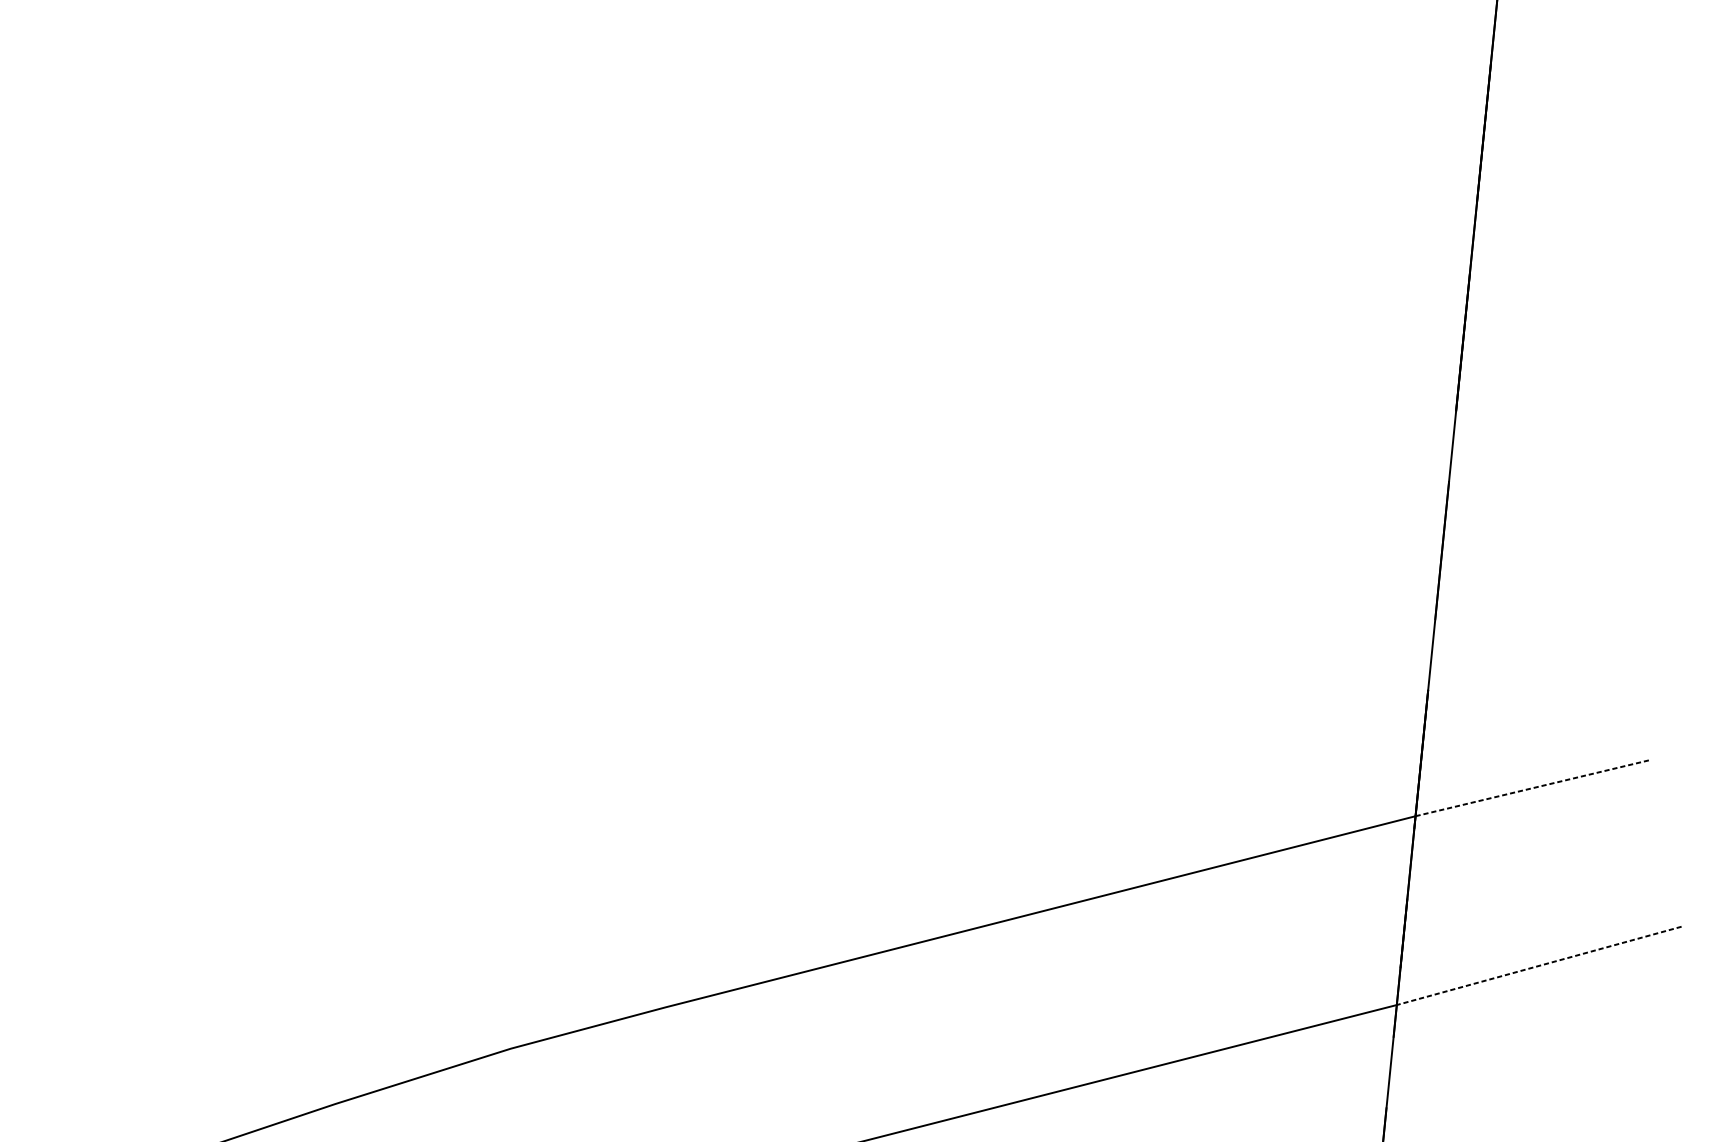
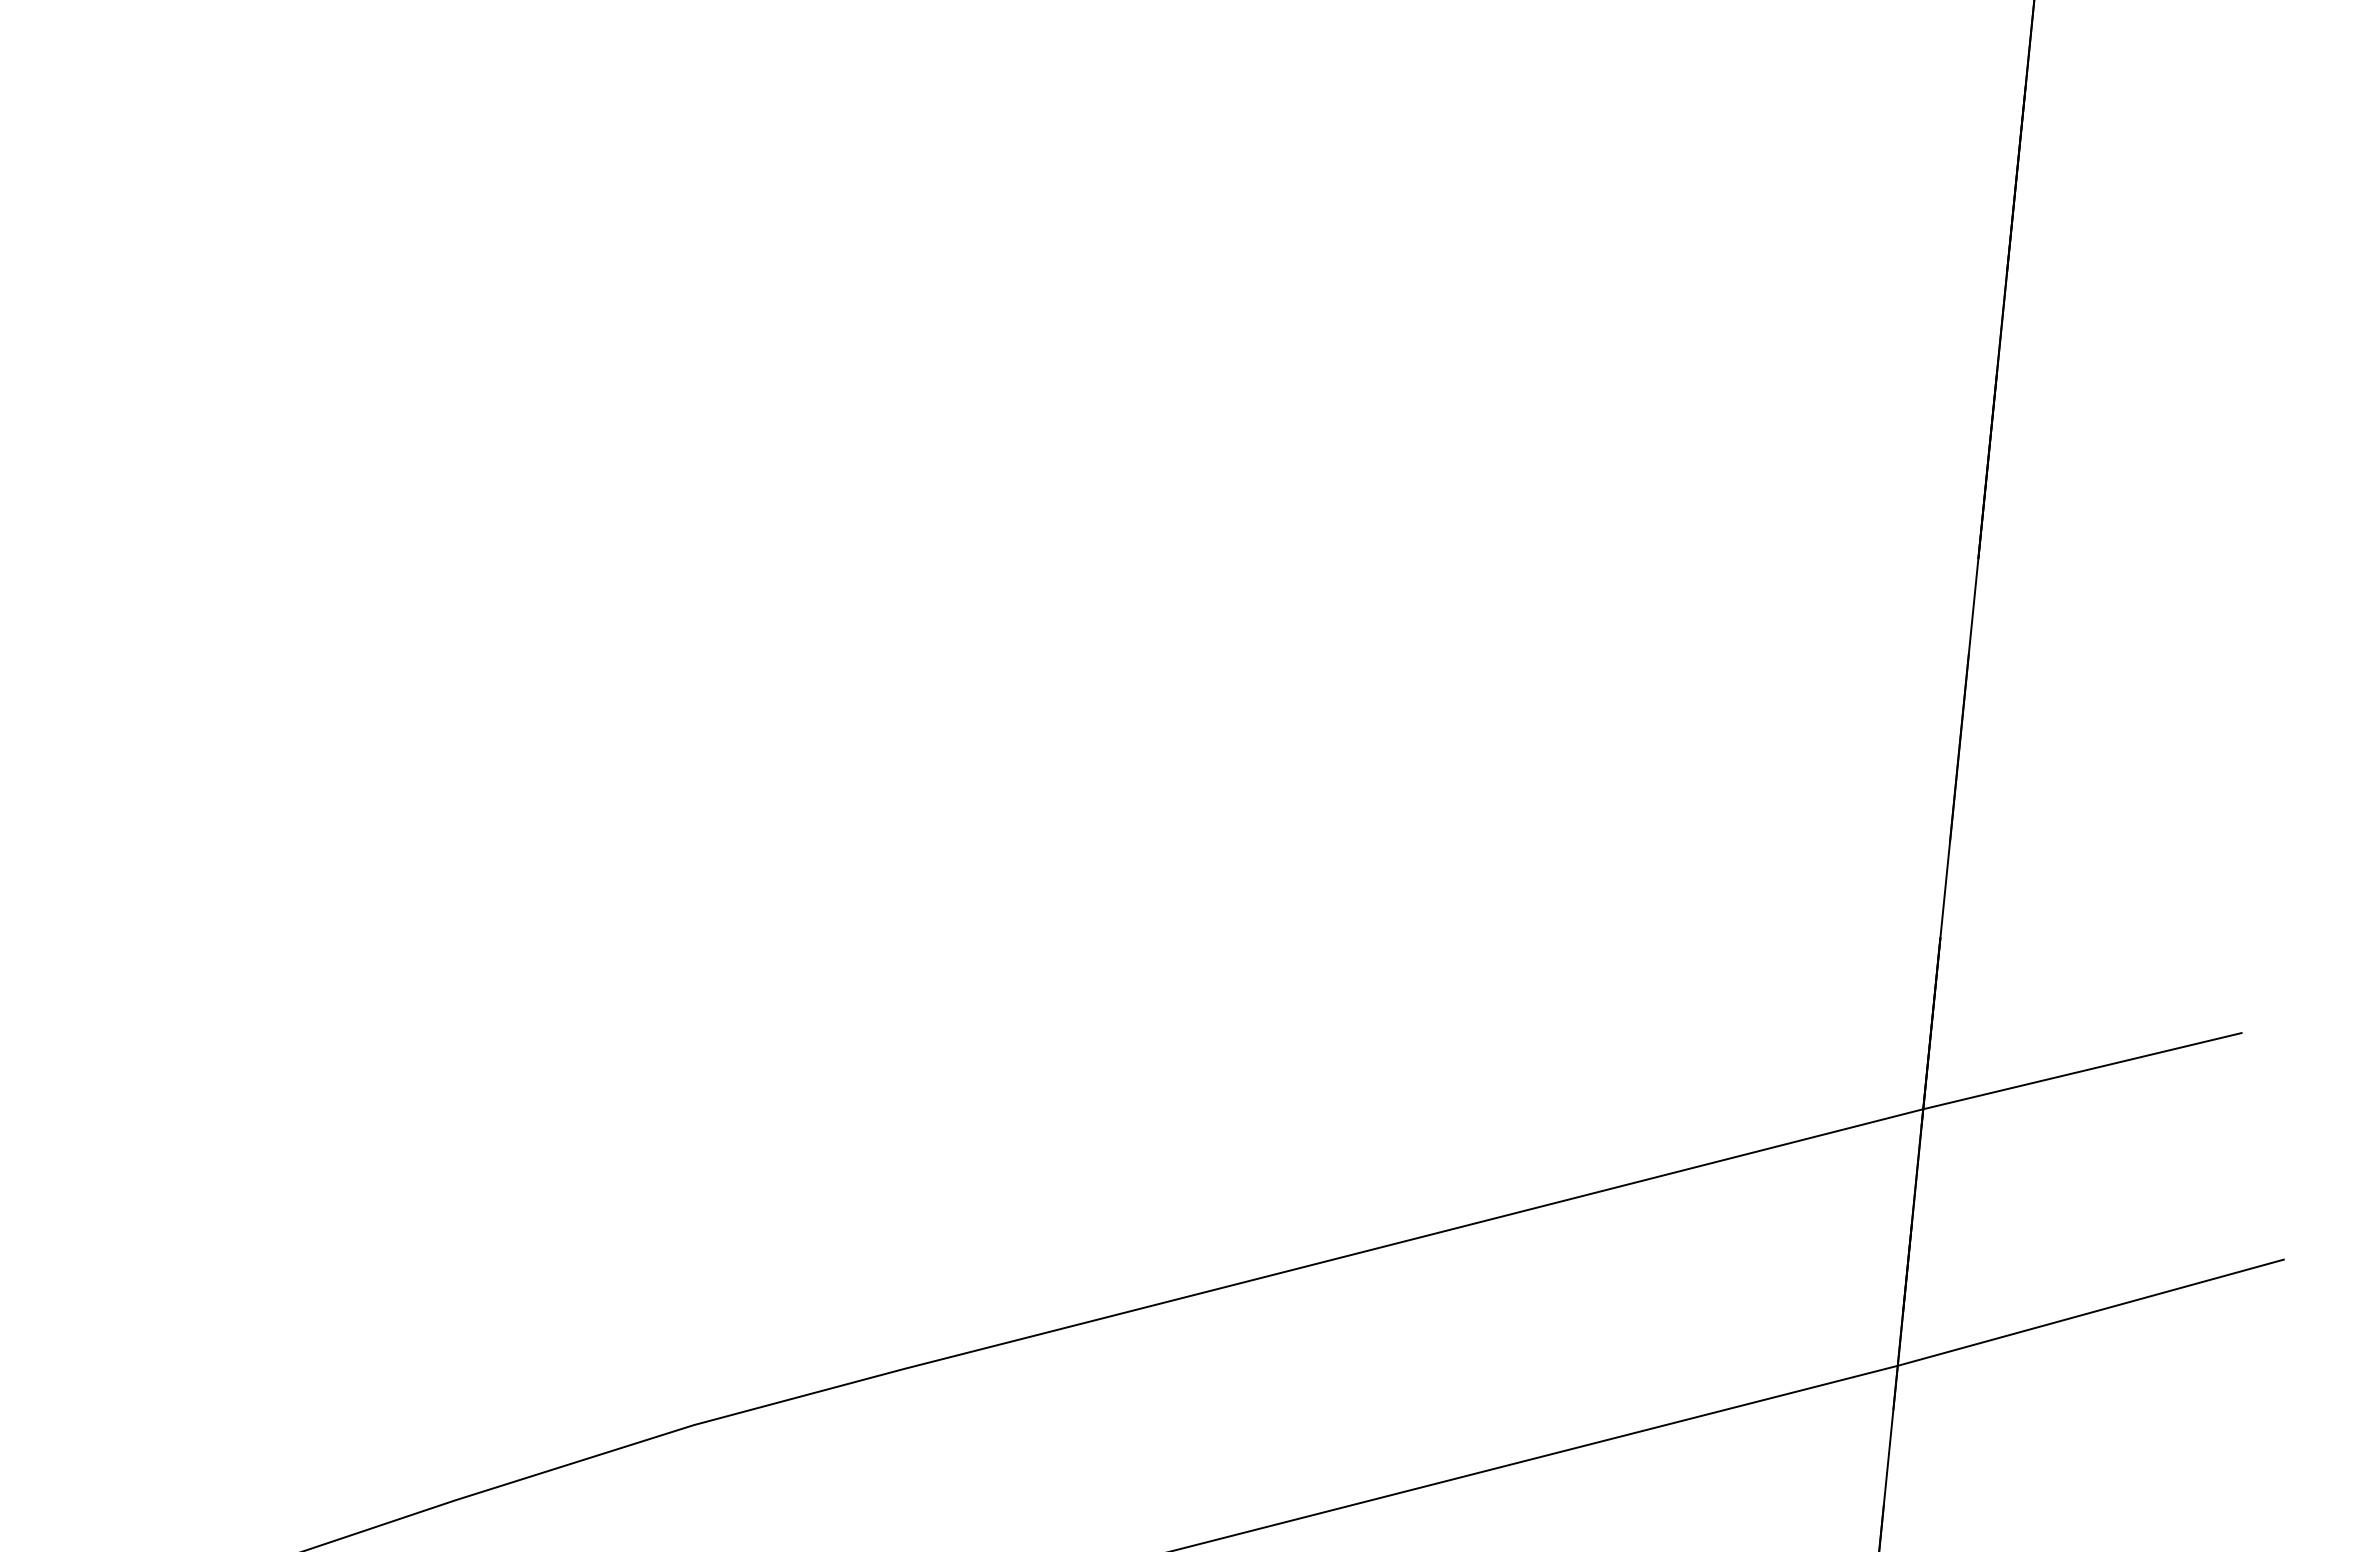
line: (1533, 787) -> (2083, 1070), dashed -> solid
line: (1539, 965) -> (2091, 1312), dashed -> solid

